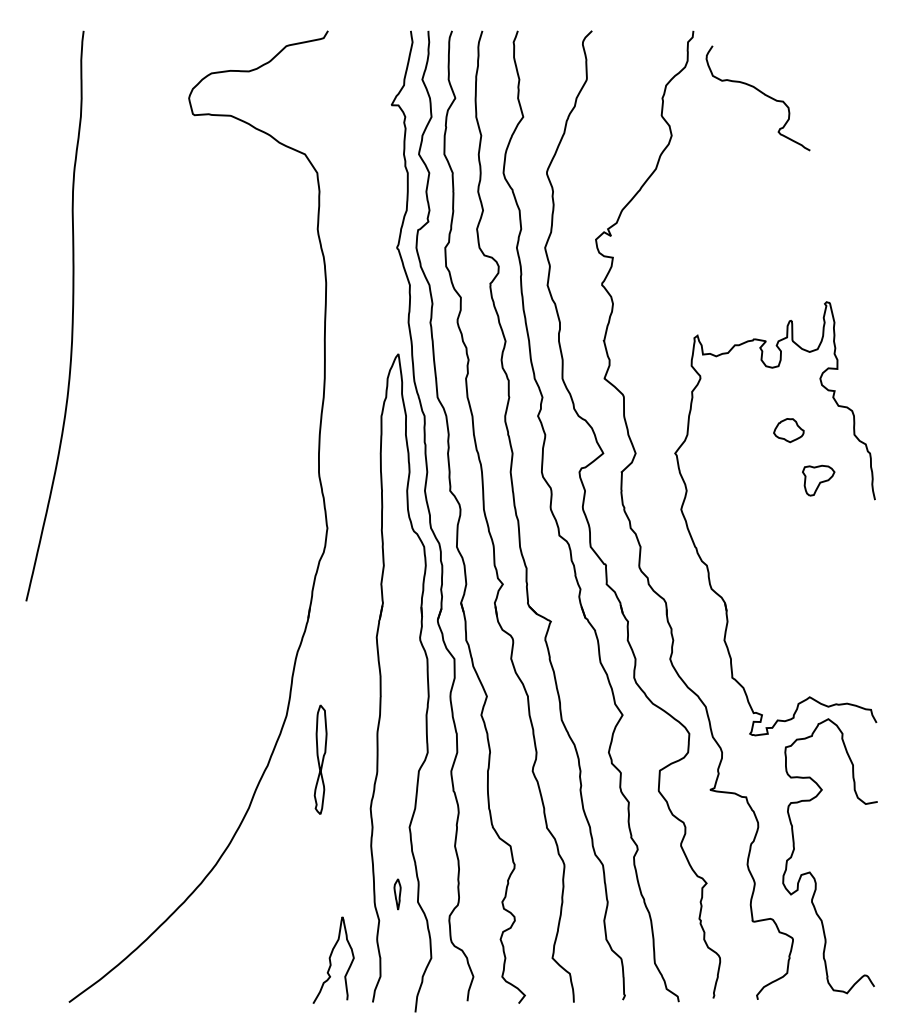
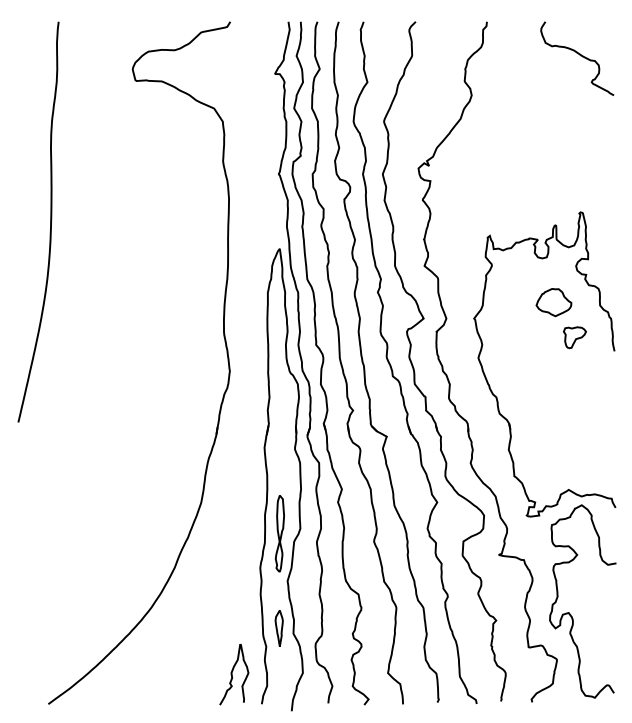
curve: (761, 93) -> (579, 55), moved
part: (788, 430) -> (553, 302), size x1.67
part: (320, 759) -> (279, 533), moved
part: (397, 894) -> (279, 628), size x1.67

